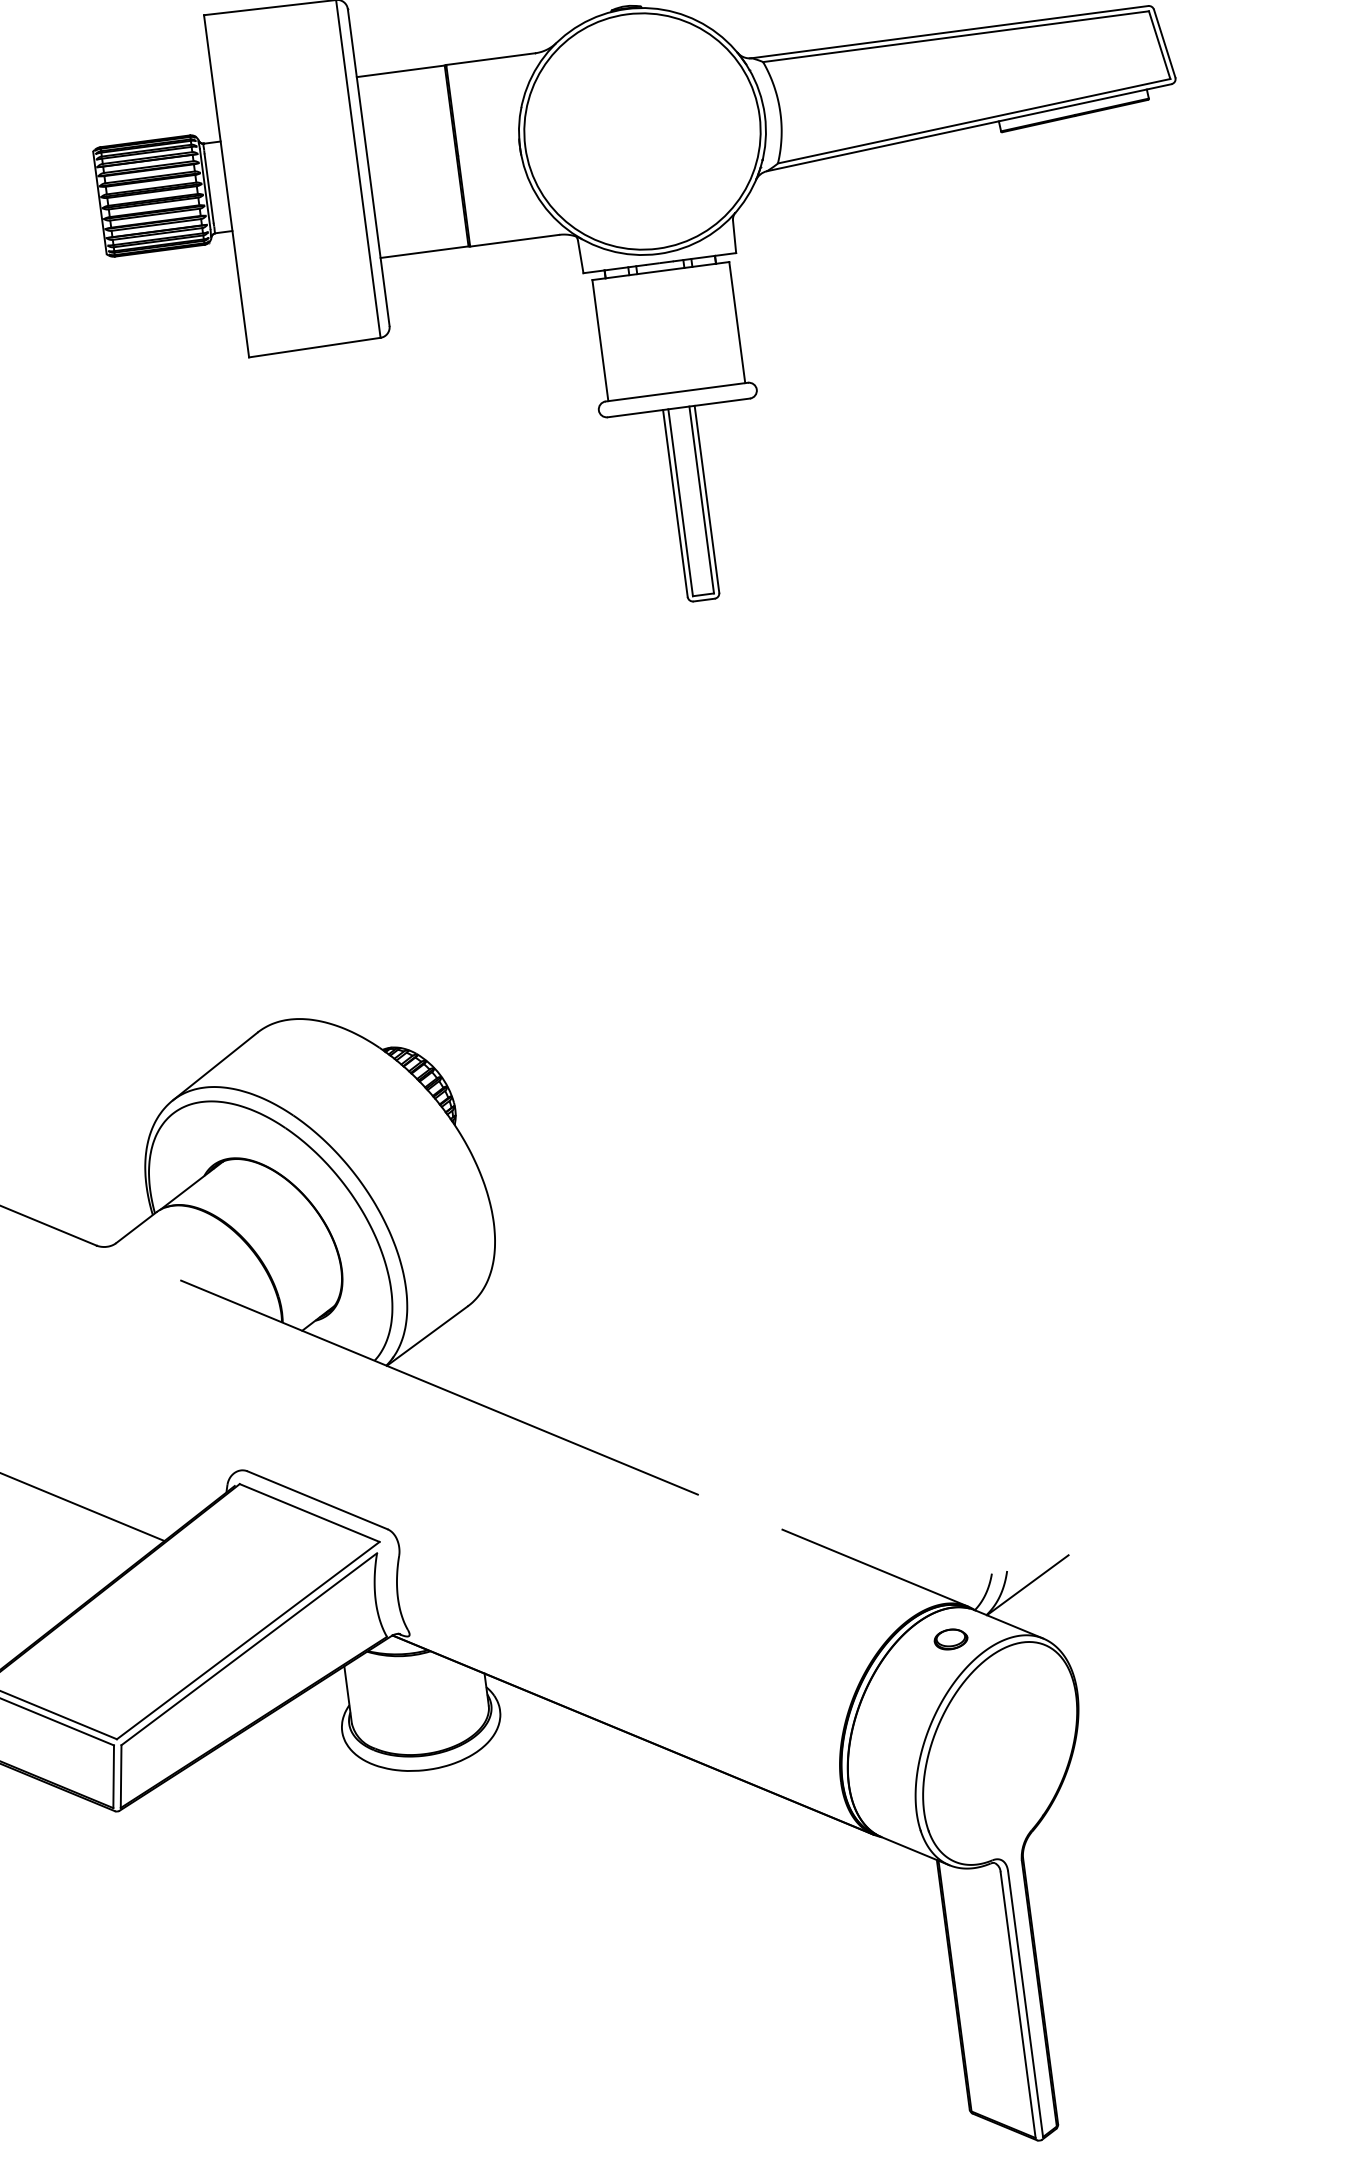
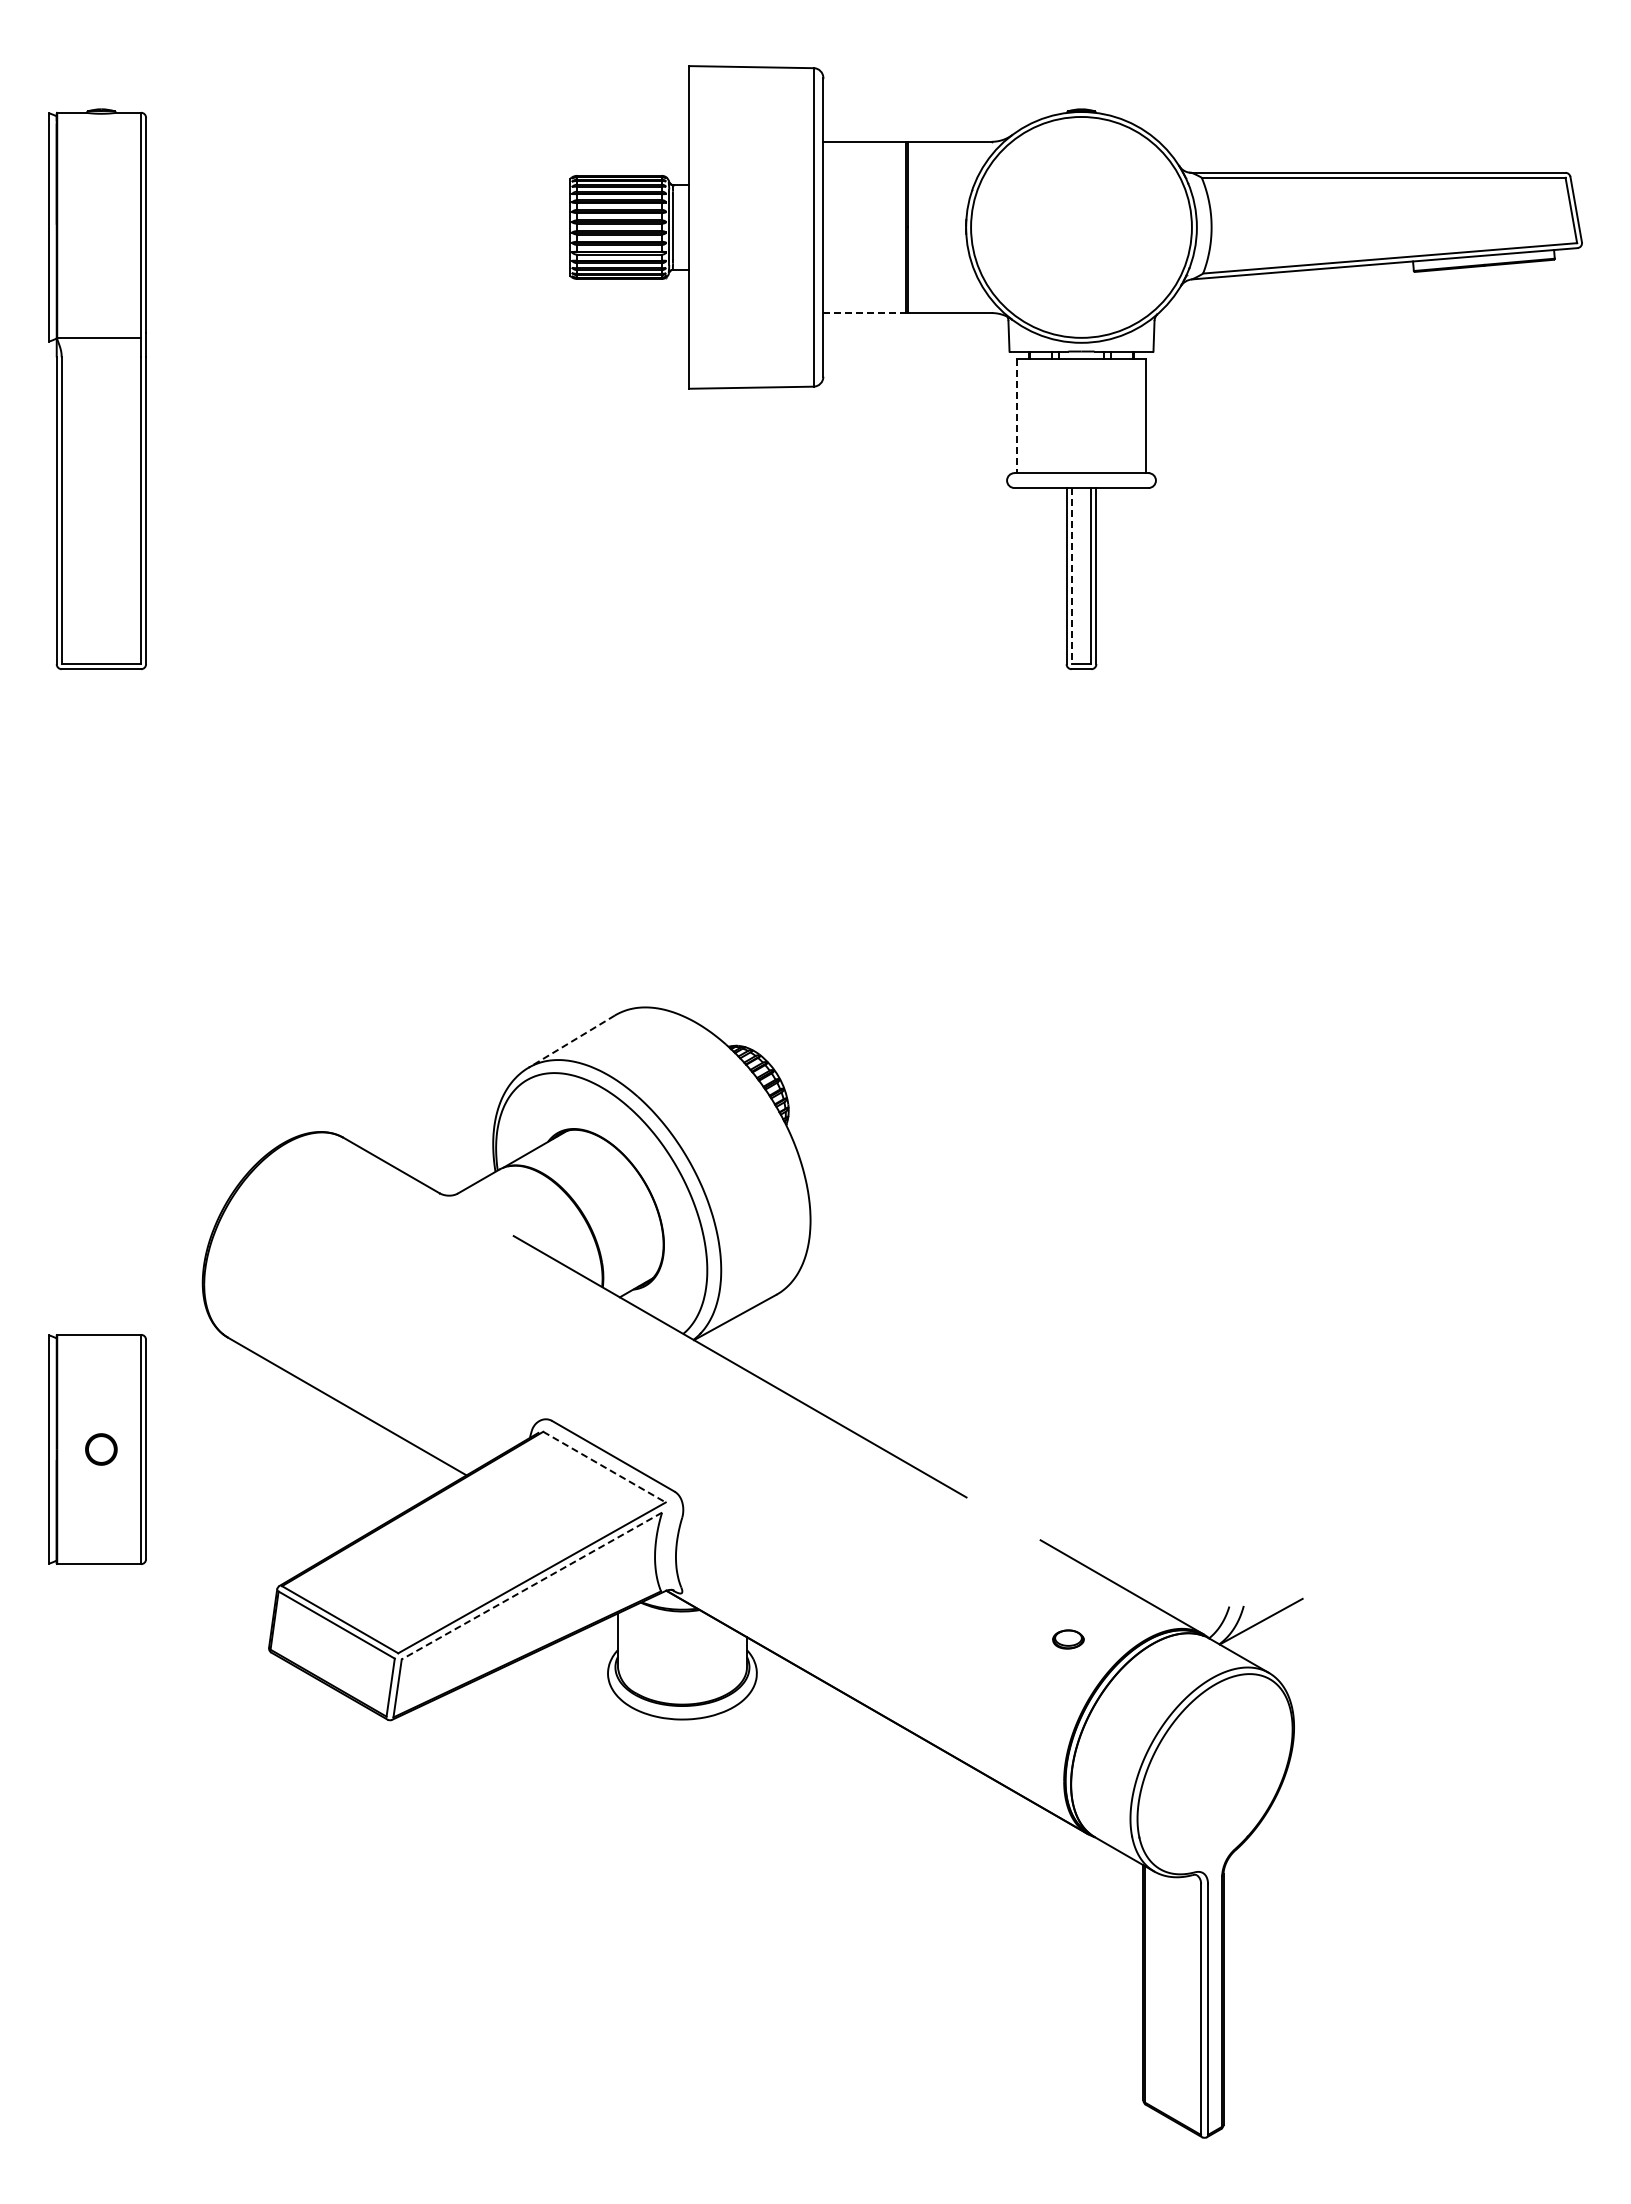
line: (425, 251) -> (865, 312), solid -> dashed
line: (599, 341) -> (1016, 416), solid -> dashed
line: (680, 503) -> (1071, 576), solid -> dashed
line: (215, 1066) -> (571, 1041), solid -> dashed
line: (309, 1513) -> (604, 1467), solid -> dashed
part: (951, 1639) -> (1068, 1639), moved
line: (248, 1649) -> (531, 1586), solid -> dashed

